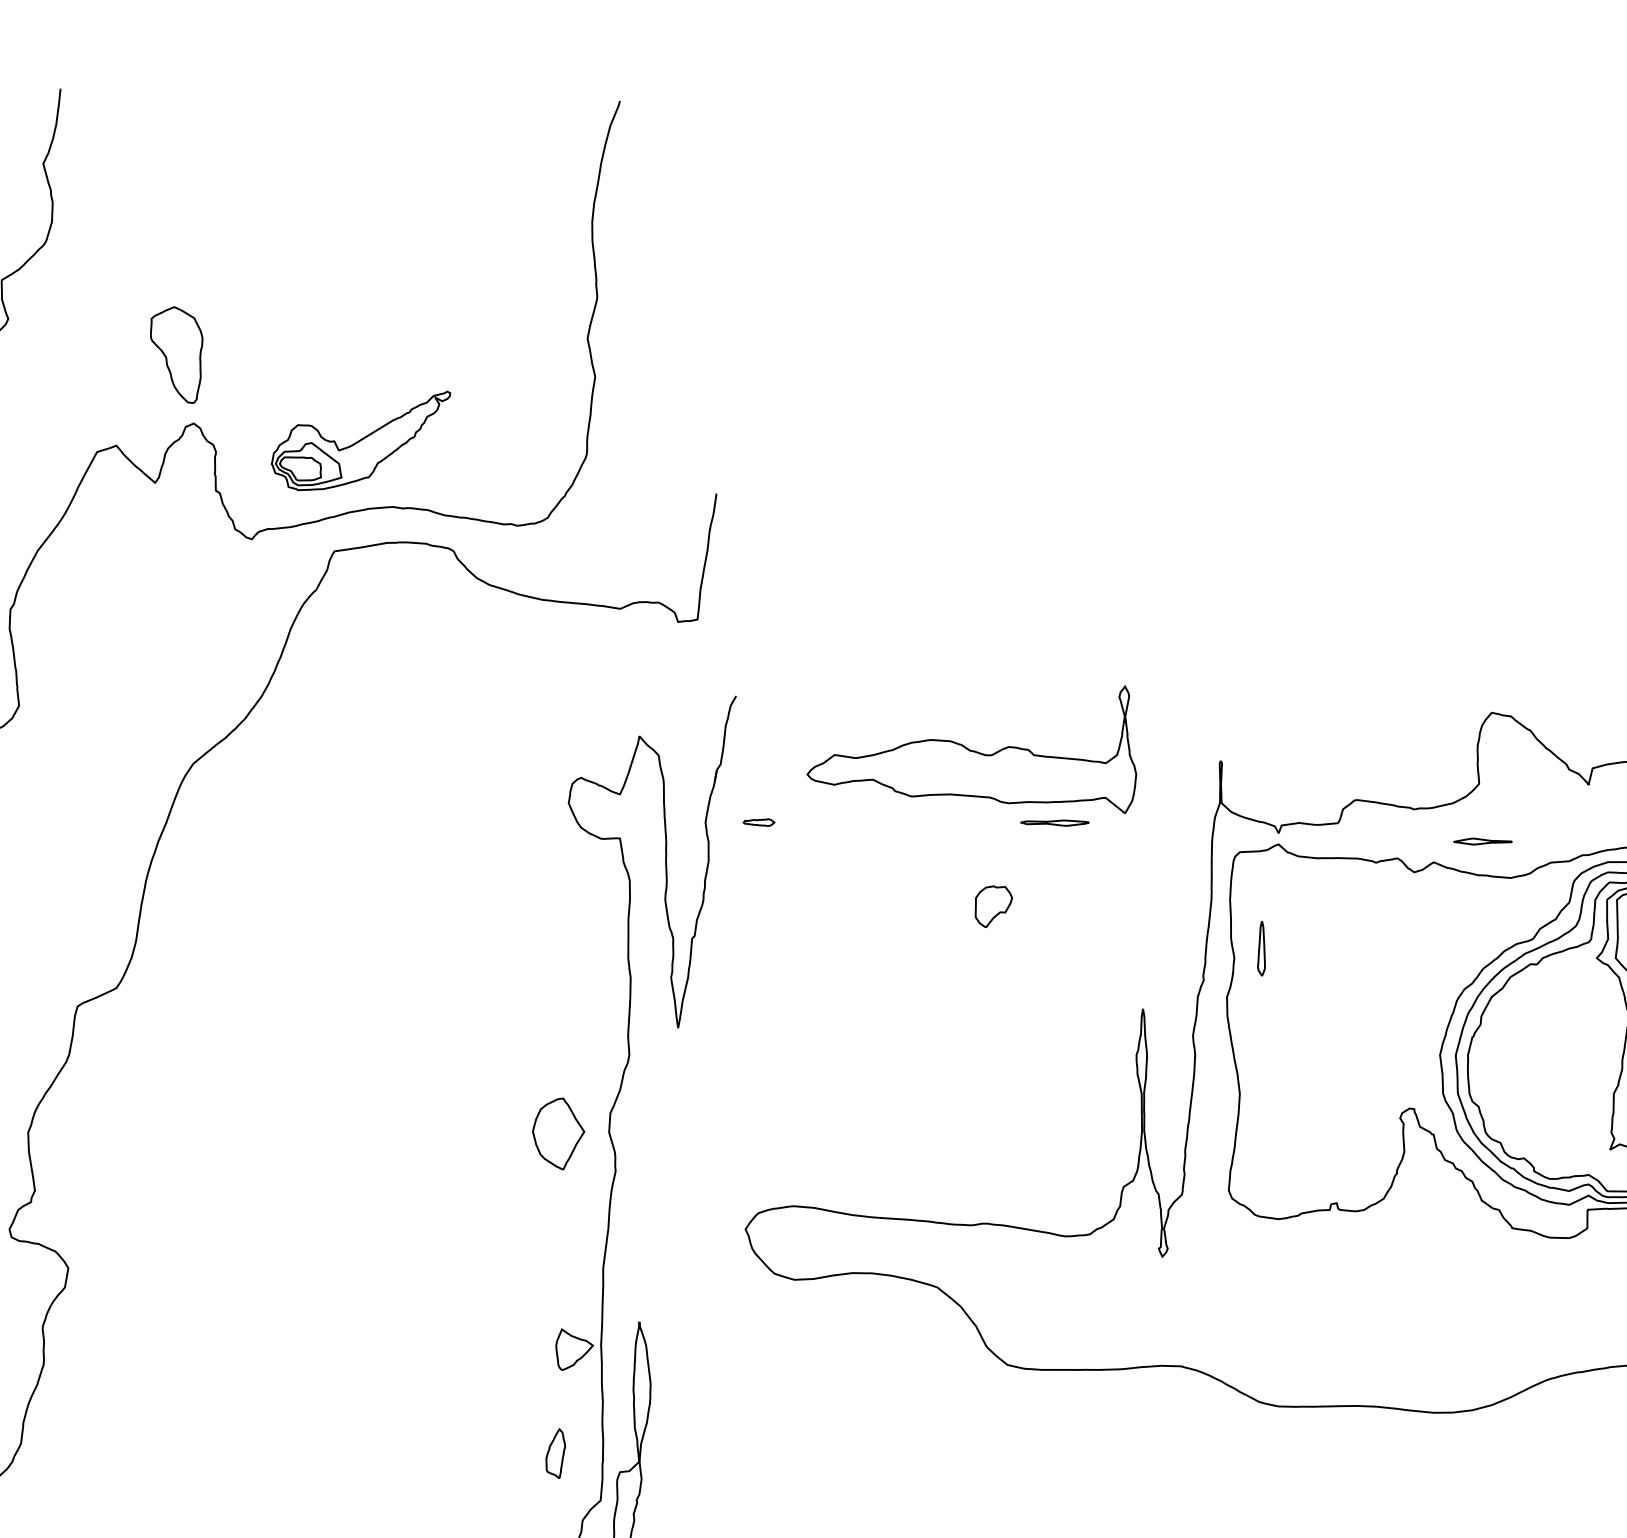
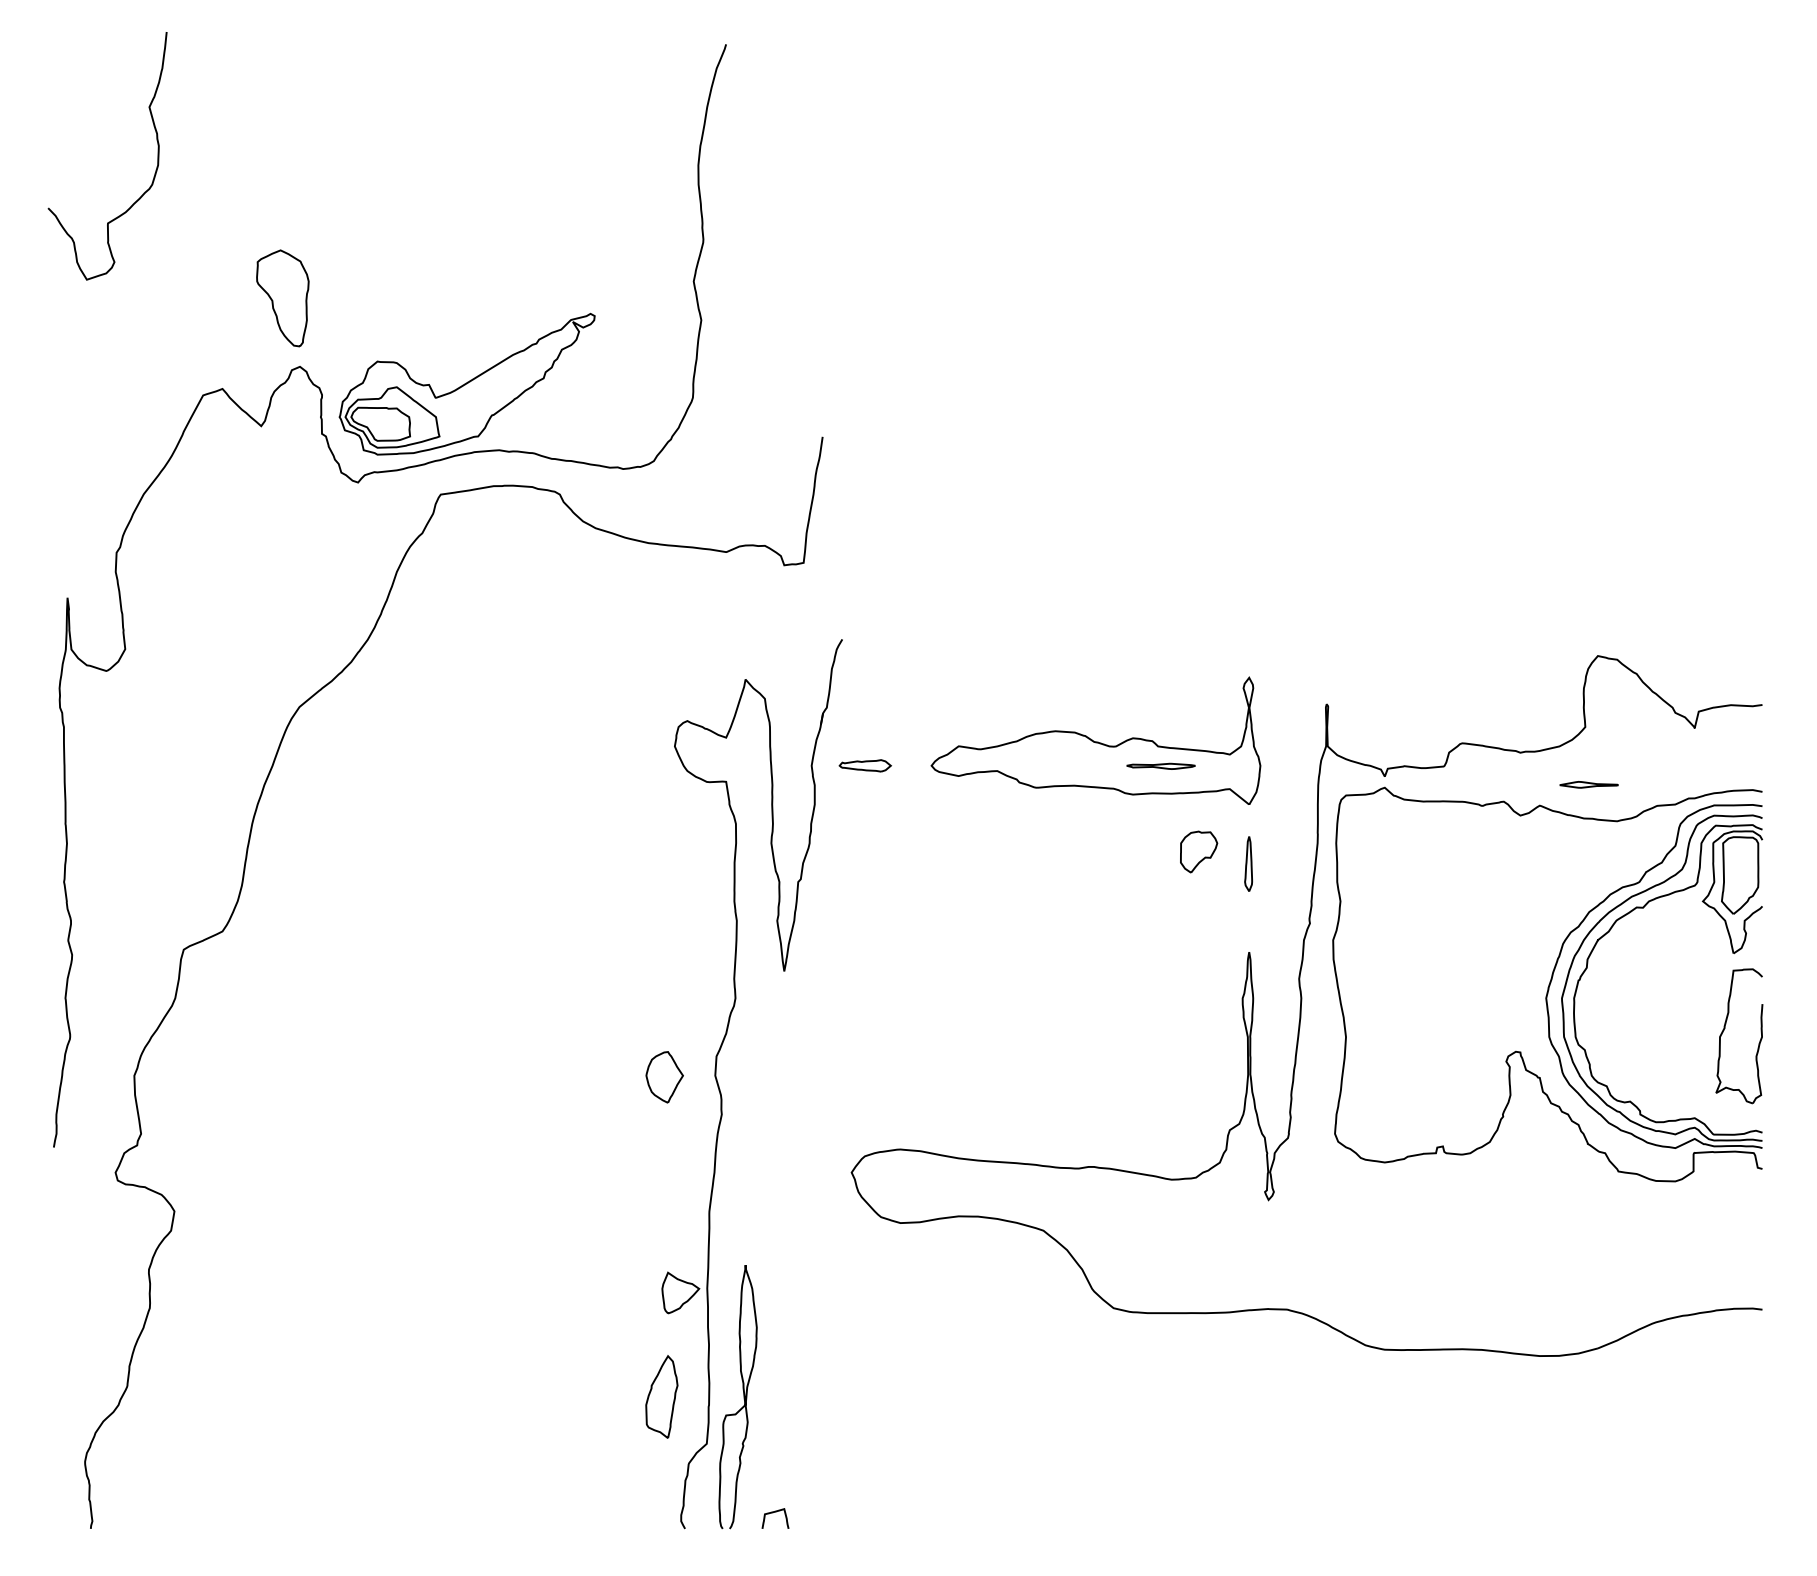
part: (360, 440) -> (466, 383), size x1.43
part: (971, 749) -> (1095, 740), moved
part: (758, 822) -> (864, 765), size x1.67
part: (994, 906) -> (1199, 851), moved
part: (1261, 948) -> (1248, 863), moved
part: (558, 1134) -> (664, 1077), size x0.71
part: (555, 1453) -> (661, 1396), size x1.67

